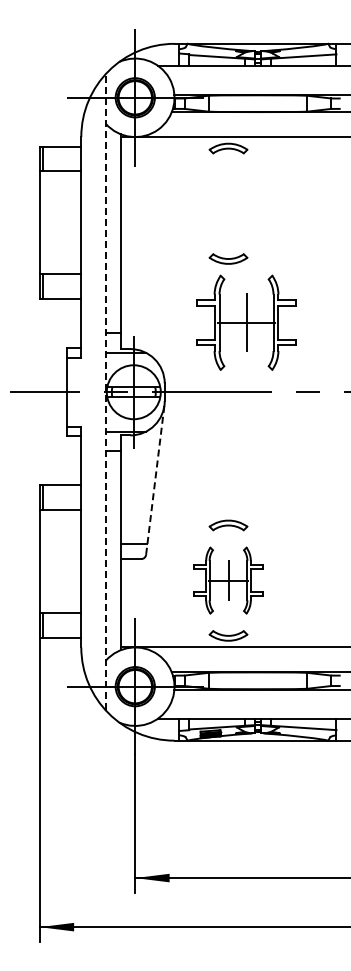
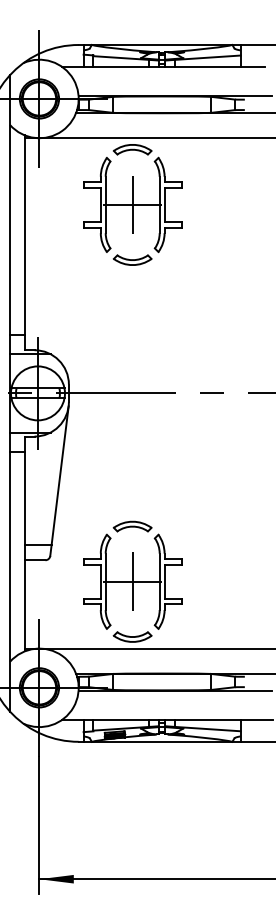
part: (246, 322) -> (132, 204), moved
line: (105, 391) -> (9, 392), dashed -> solid
line: (155, 479) -> (59, 480), dashed -> solid
part: (228, 580) -> (132, 581), size x1.43

